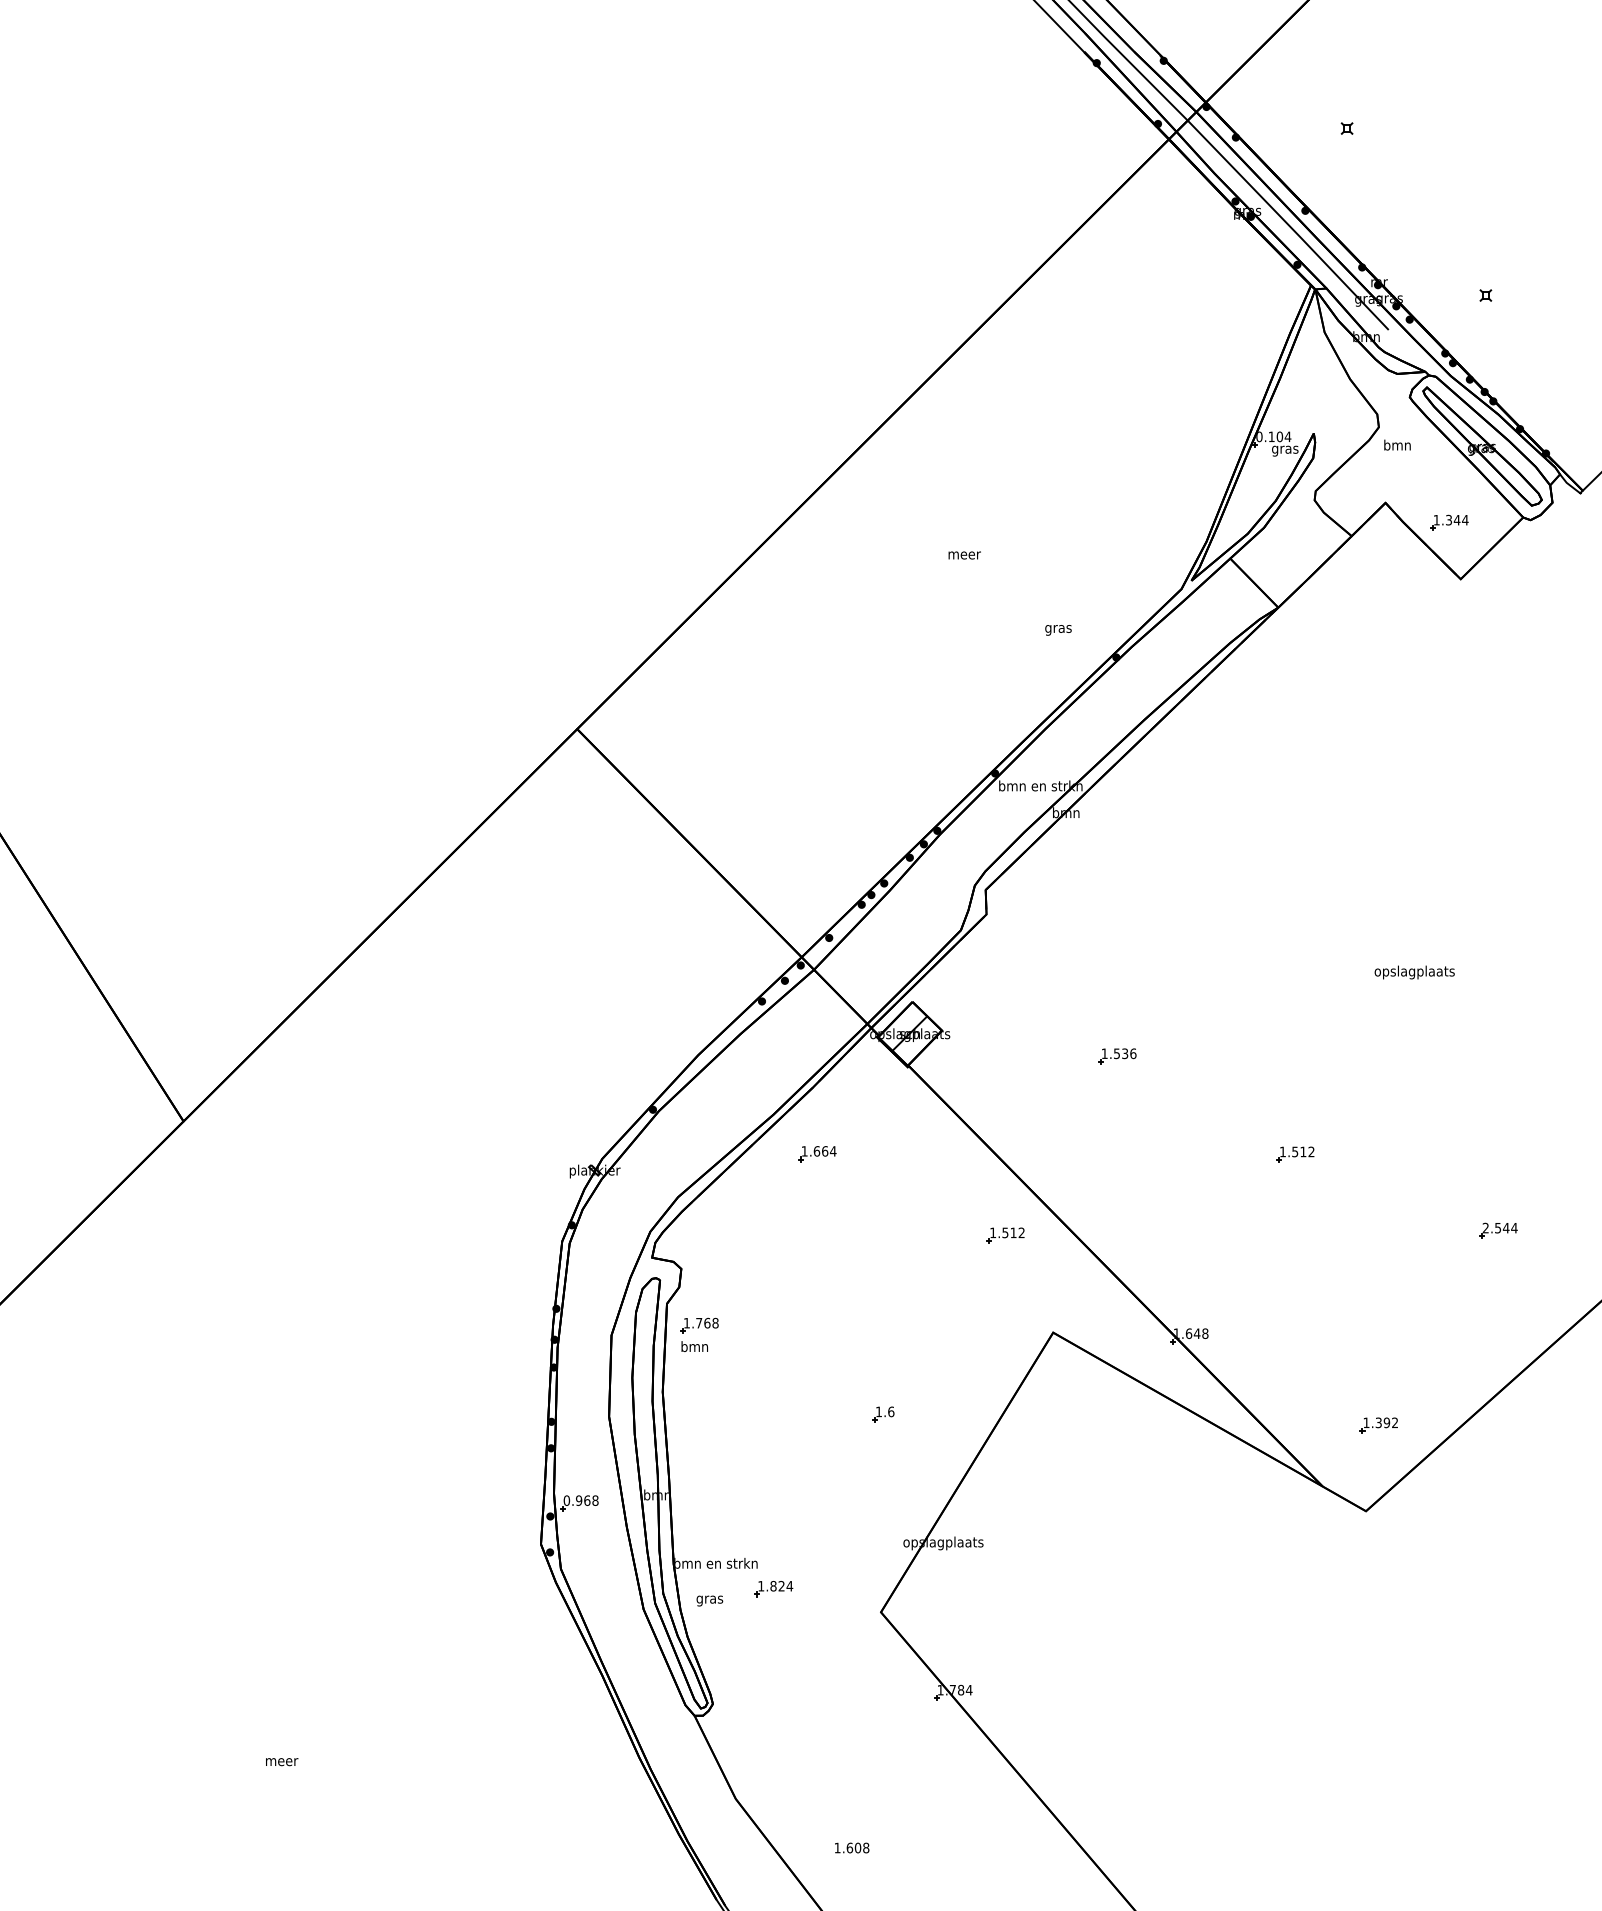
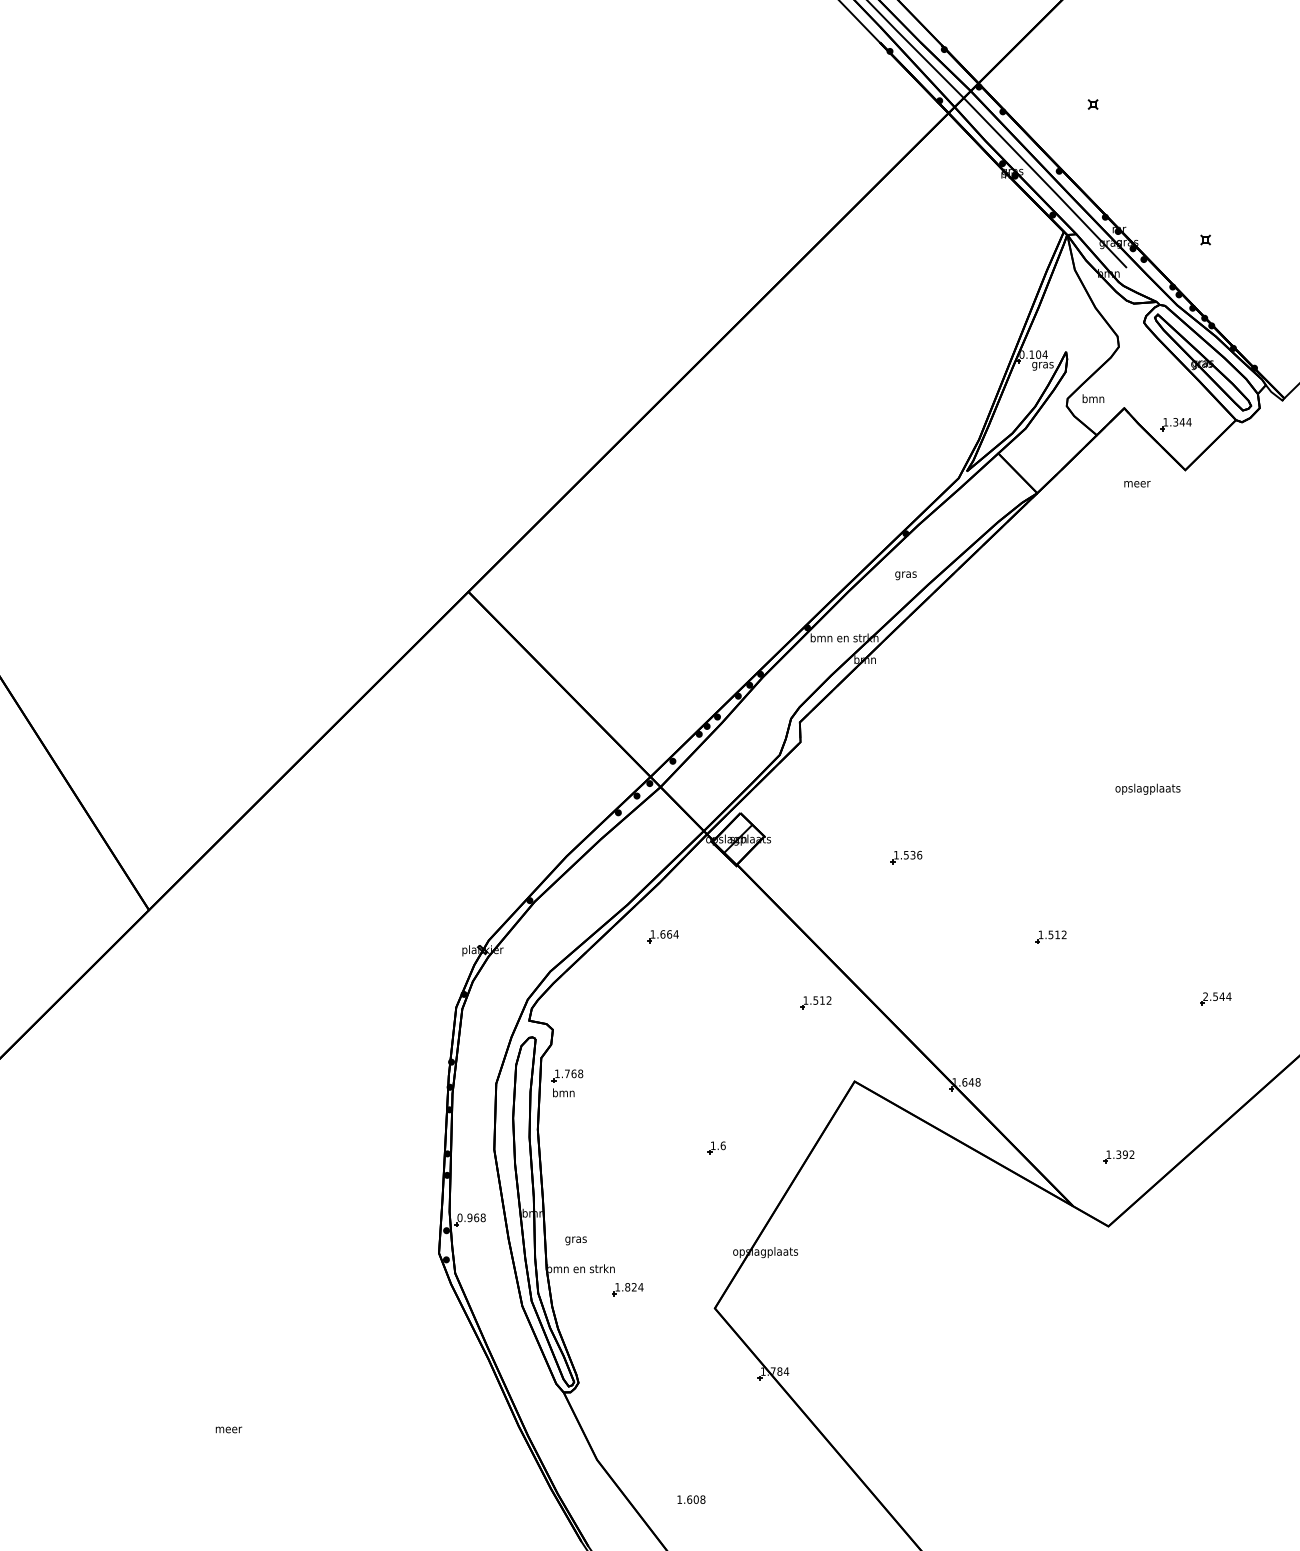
text: (1397, 444) -> (1093, 398), moved
text: (964, 555) -> (1137, 484), moved
text: (1058, 630) -> (905, 575), moved
text: (709, 1600) -> (575, 1240), moved

